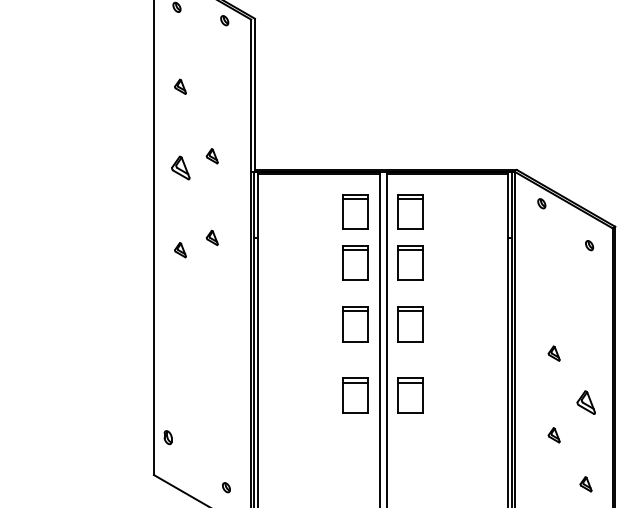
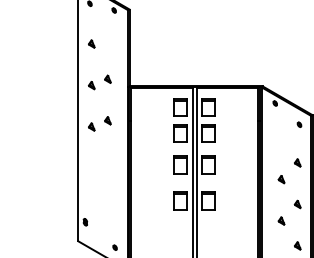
part: (180, 168) -> (91, 85), size x0.62
part: (585, 319) -> (297, 162), added
part: (585, 402) -> (297, 204), size x0.62

